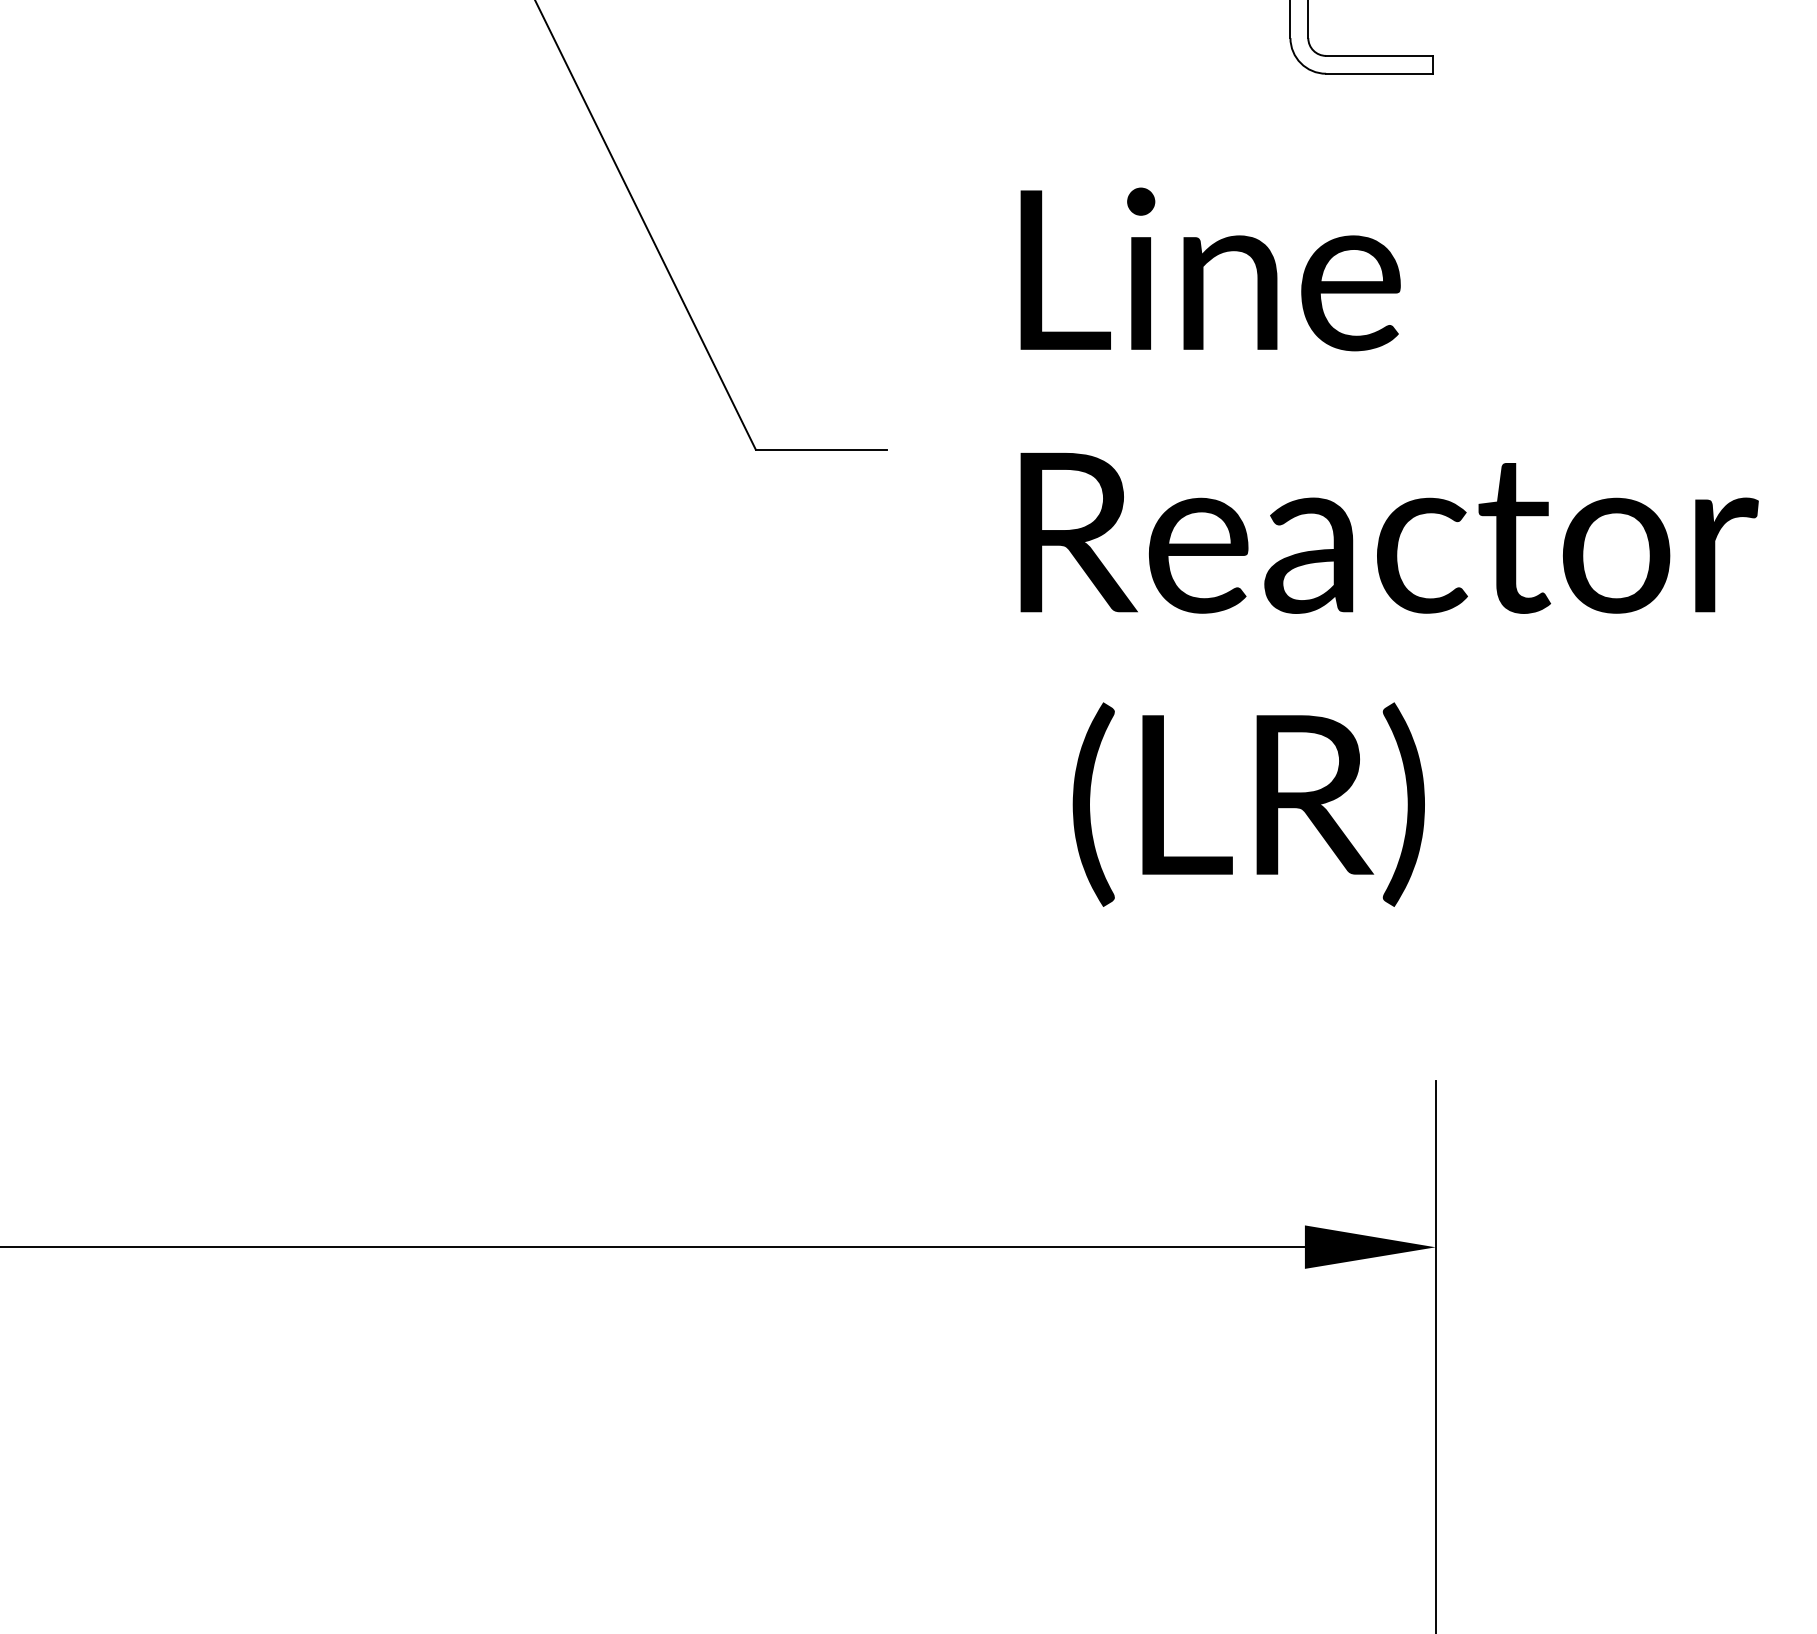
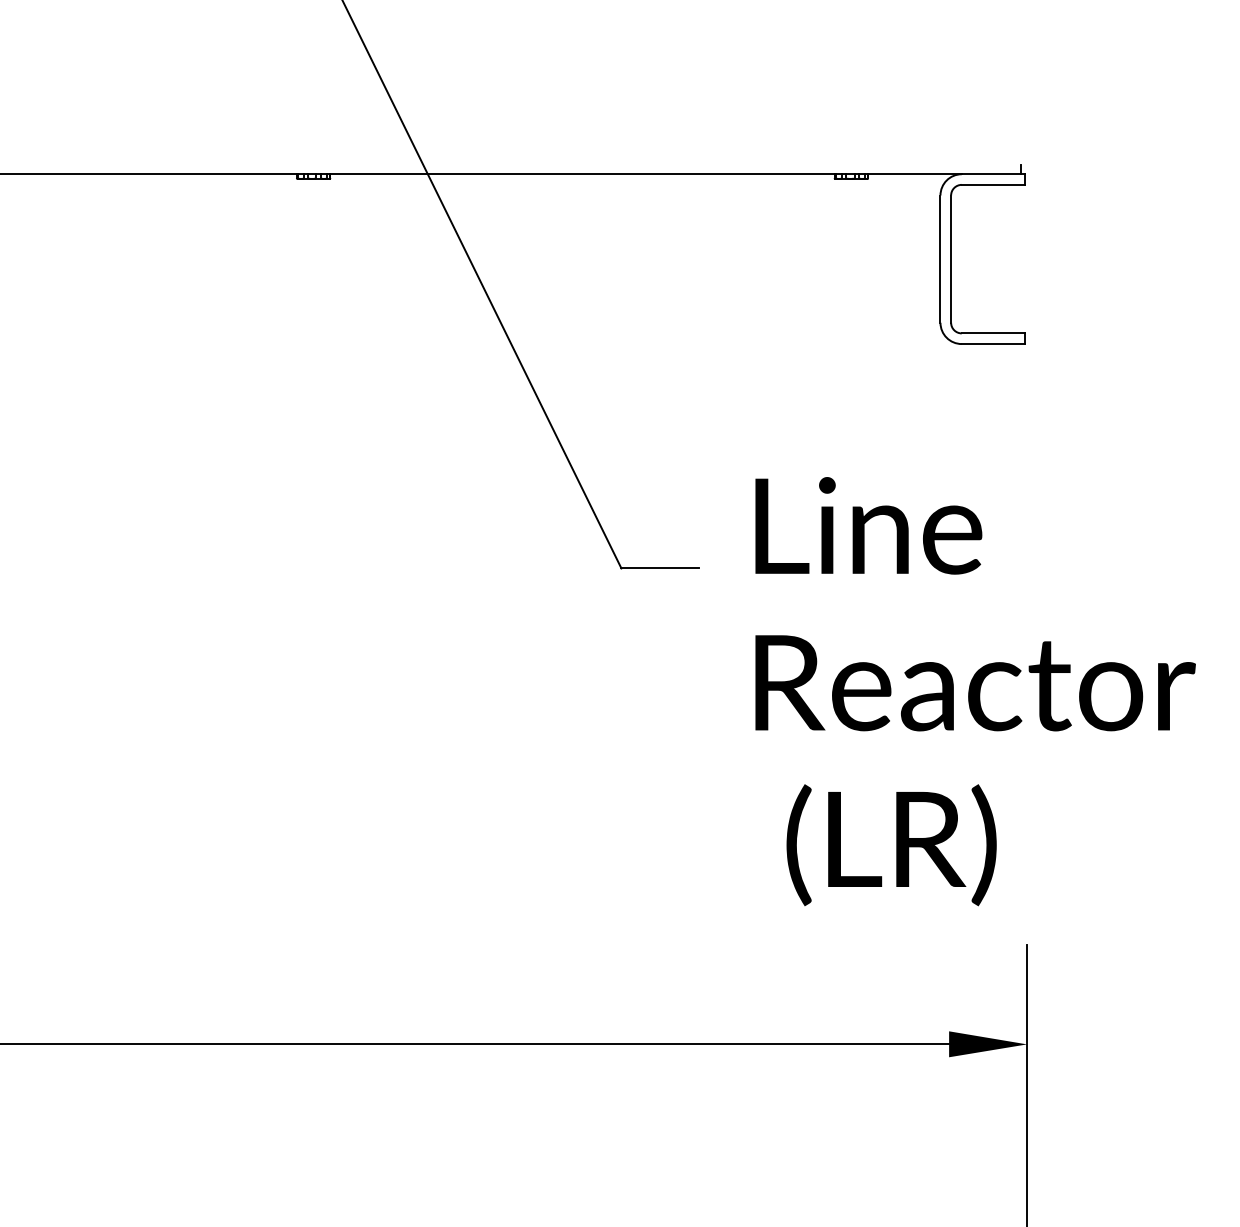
text: (1389, 547) -> (975, 691), moved

